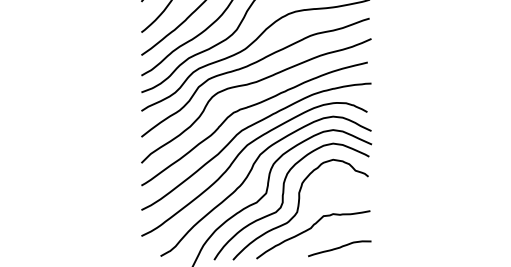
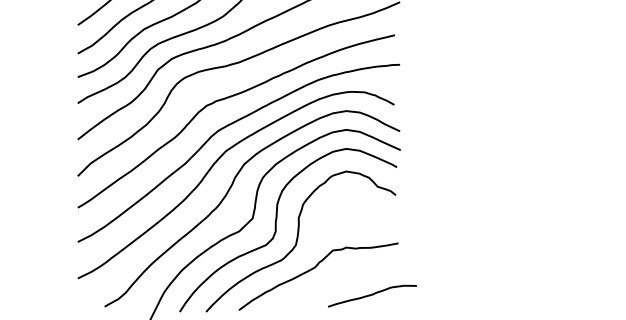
curve: (339, 248) -> (372, 295), moved

